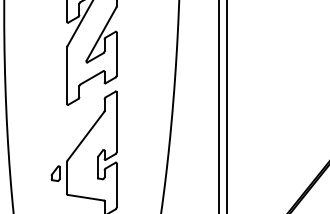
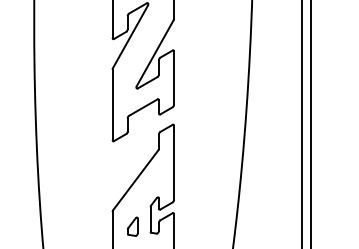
part: (55, 173) -> (132, 226), moved

